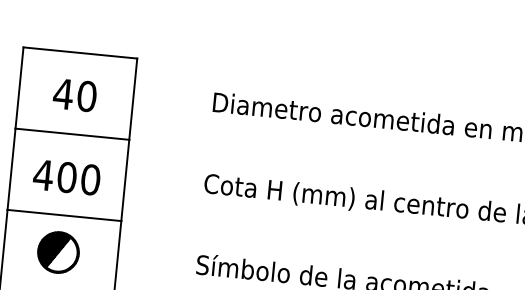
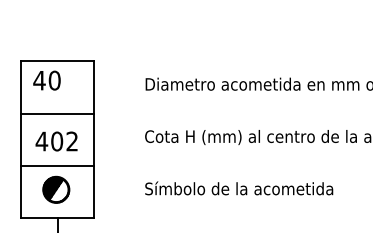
text: (74, 94) -> (46, 80), moved
text: (91, 179) -> (72, 141), 400 -> 402

